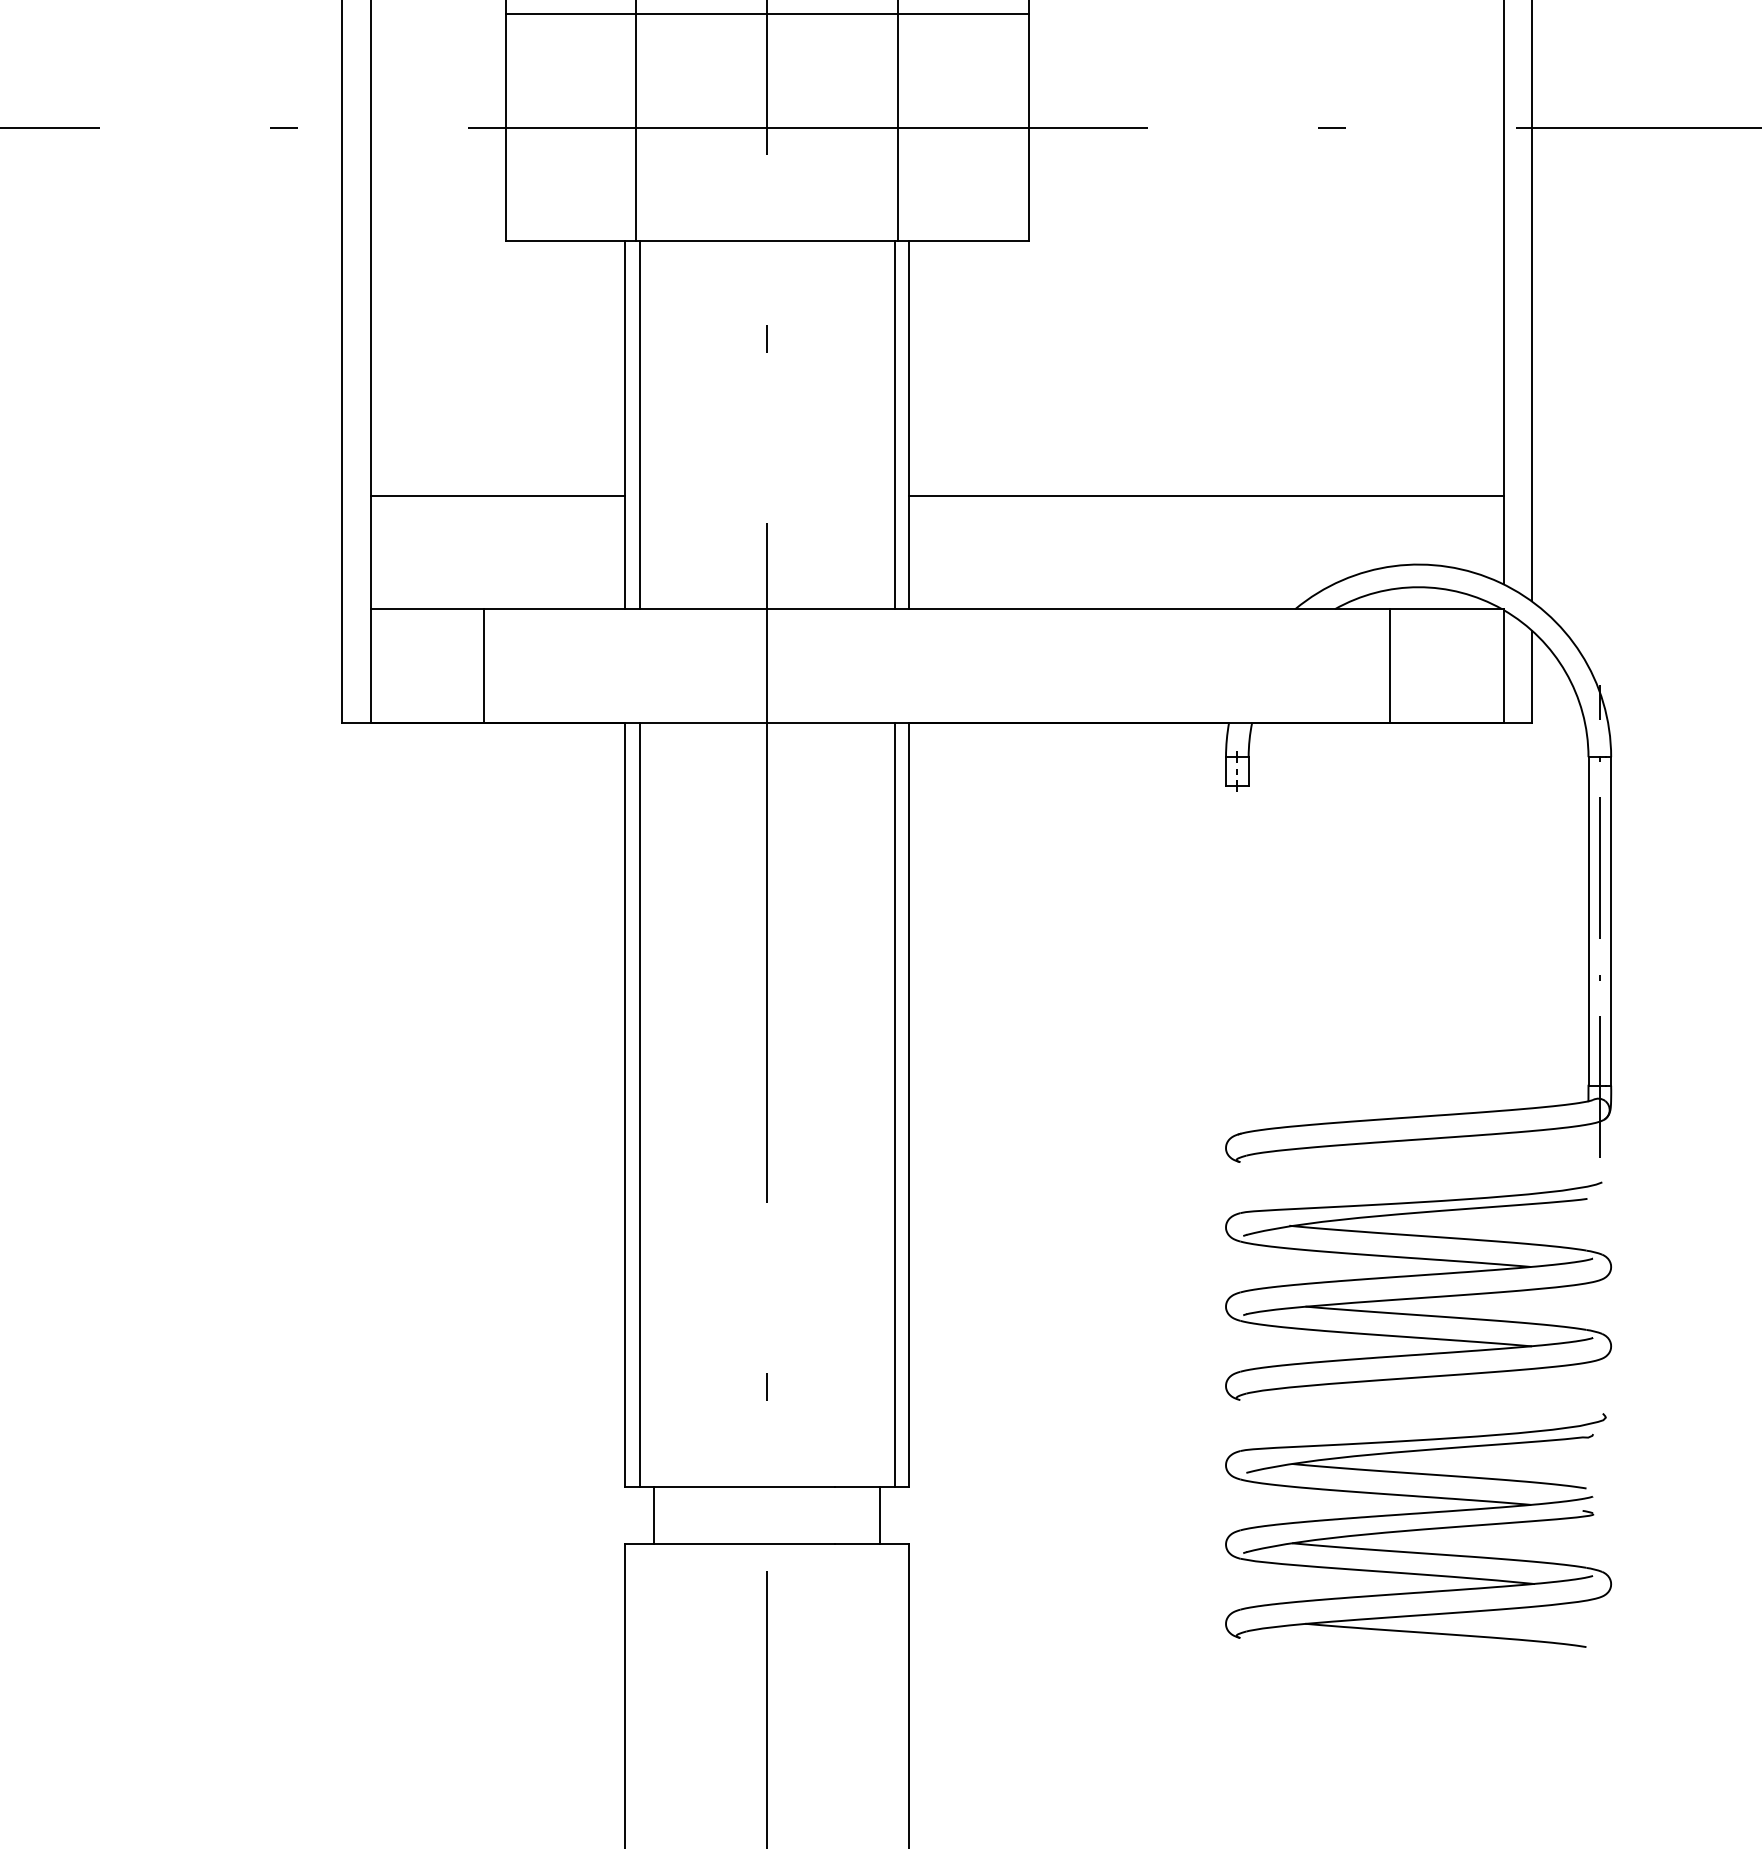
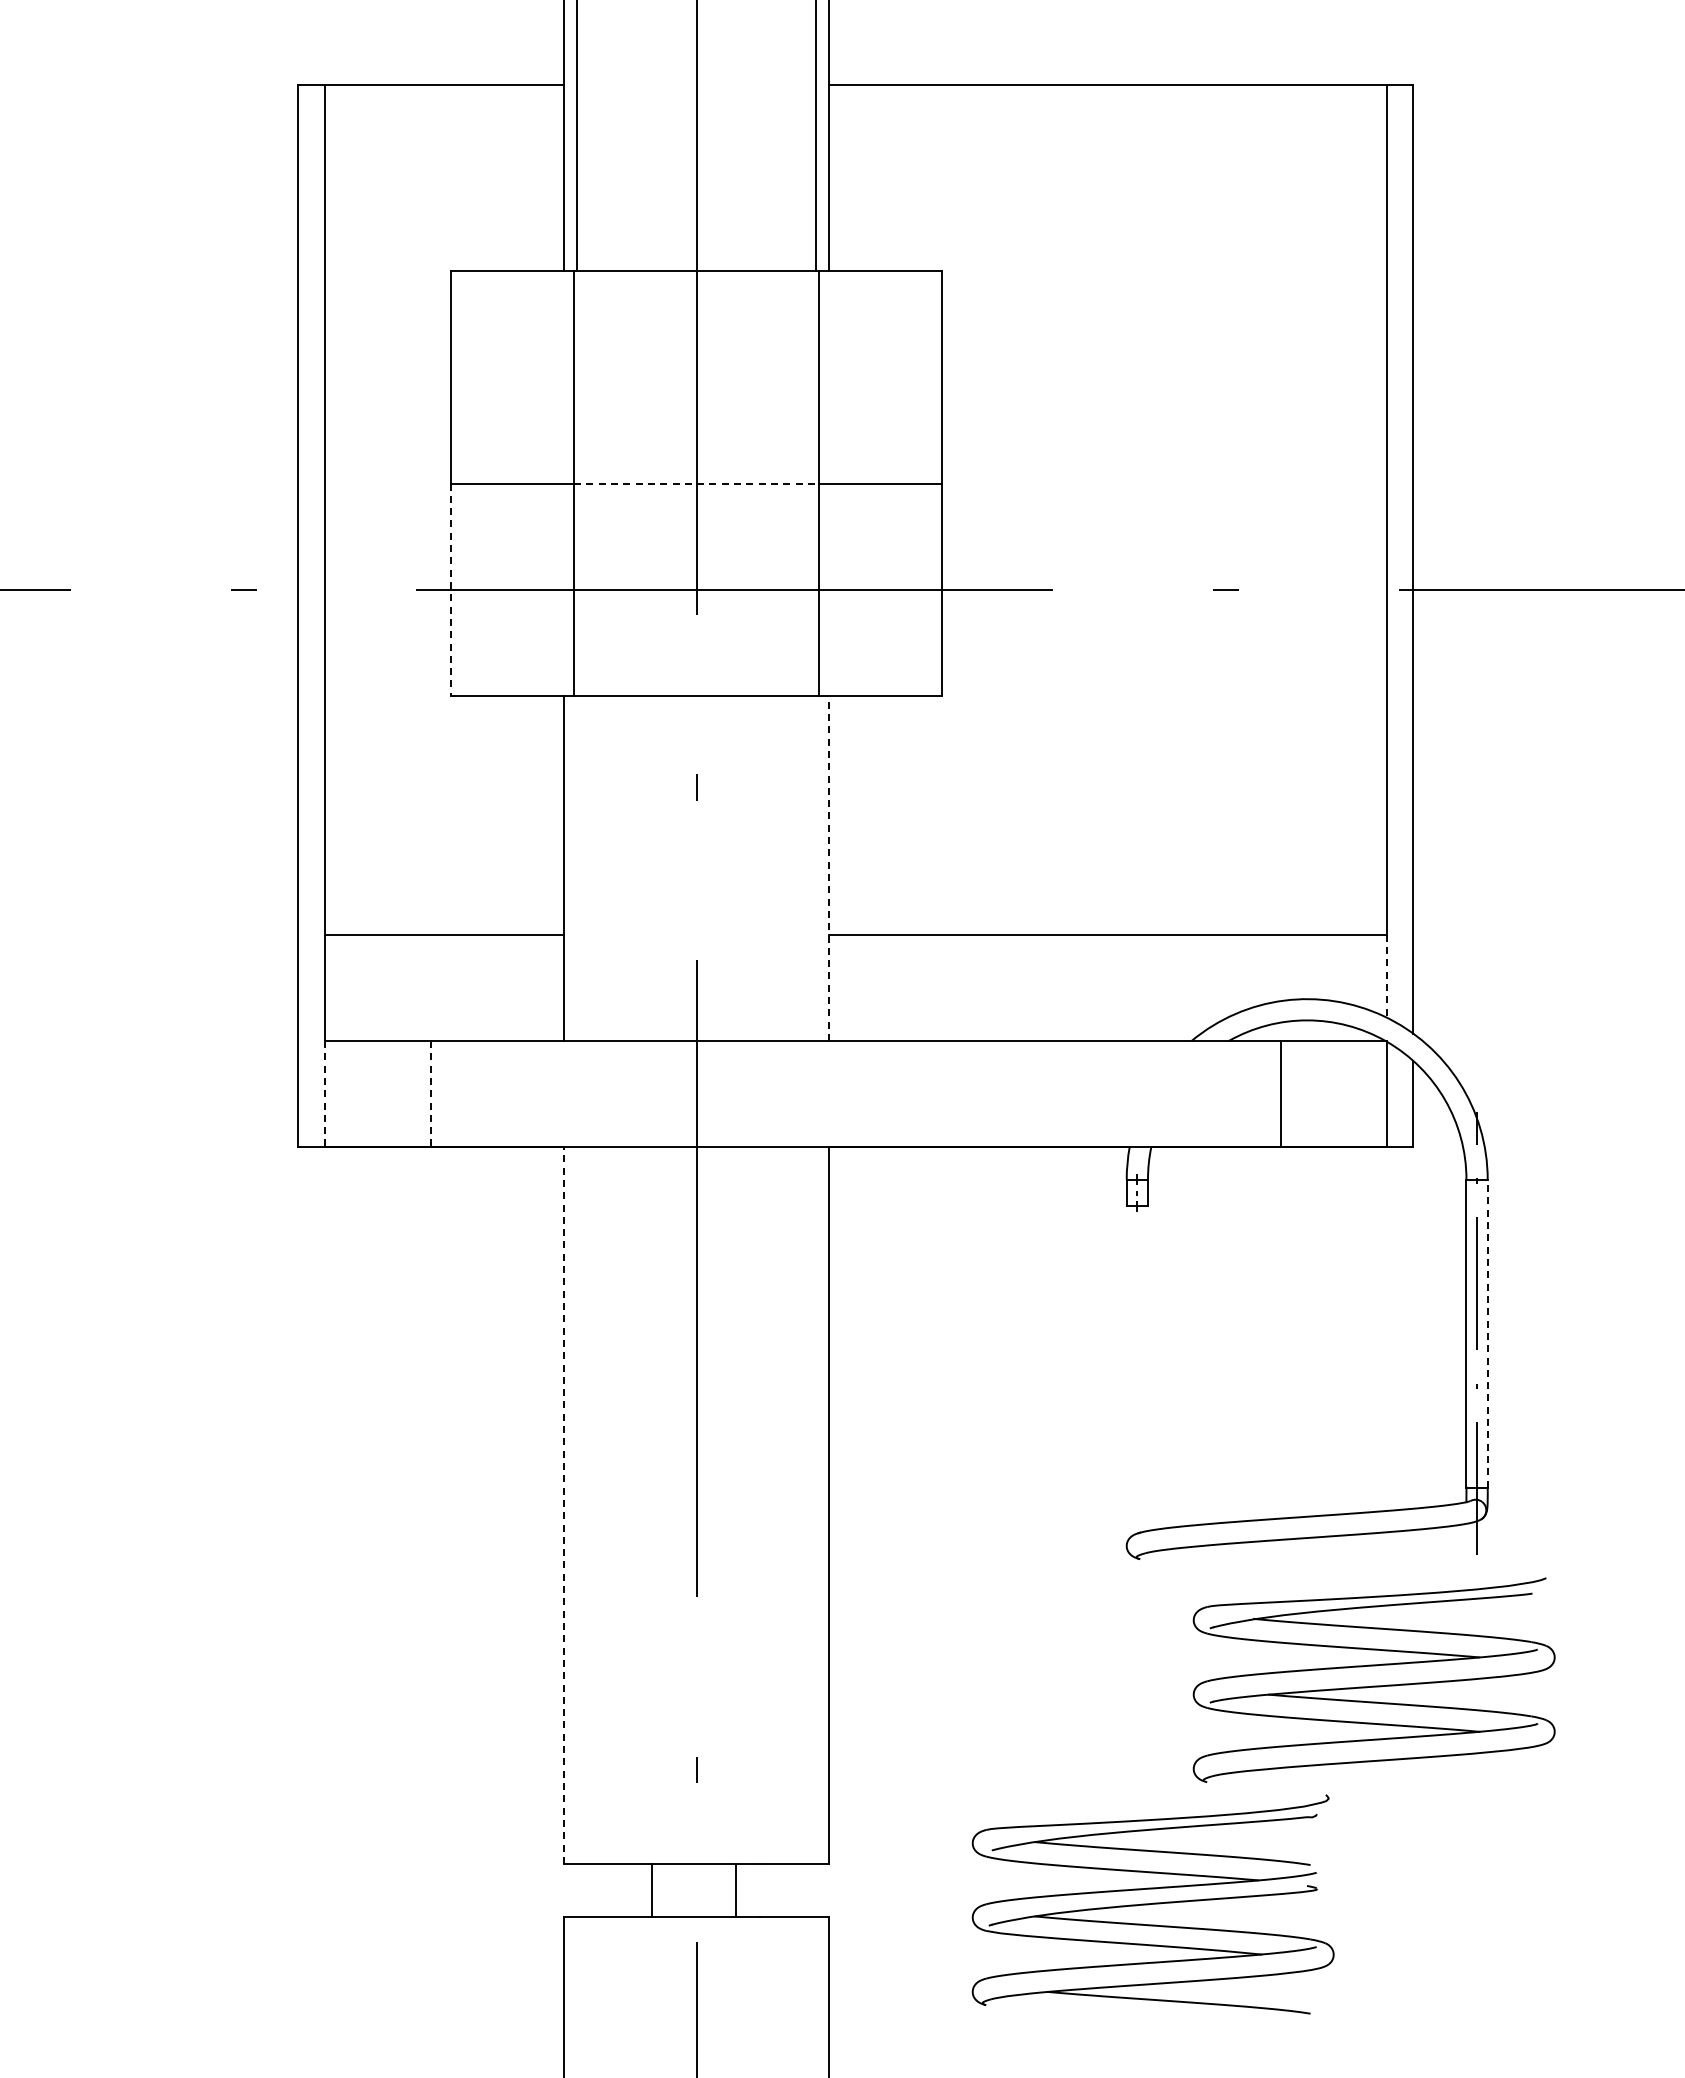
line: (766, 14) -> (696, 483), solid -> dashed
line: (505, 128) -> (451, 590), solid -> dashed
line: (639, 424) -> (577, 867), removed
line: (894, 424) -> (816, 867), removed
line: (908, 425) -> (829, 868), solid -> dashed
line: (1503, 540) -> (1386, 976), solid -> dashed
line: (371, 666) -> (325, 1094), solid -> dashed
line: (484, 666) -> (431, 1094), solid -> dashed
line: (1610, 921) -> (1487, 1333), solid -> dashed
line: (625, 1104) -> (563, 1505), solid -> dashed
line: (639, 1104) -> (577, 1505), removed
line: (894, 1104) -> (816, 1505), removed
part: (1417, 1290) -> (1373, 1679), moved
line: (653, 1514) -> (652, 1889), moved
line: (880, 1514) -> (735, 1889), moved
part: (1417, 1530) -> (1152, 1904), moved

